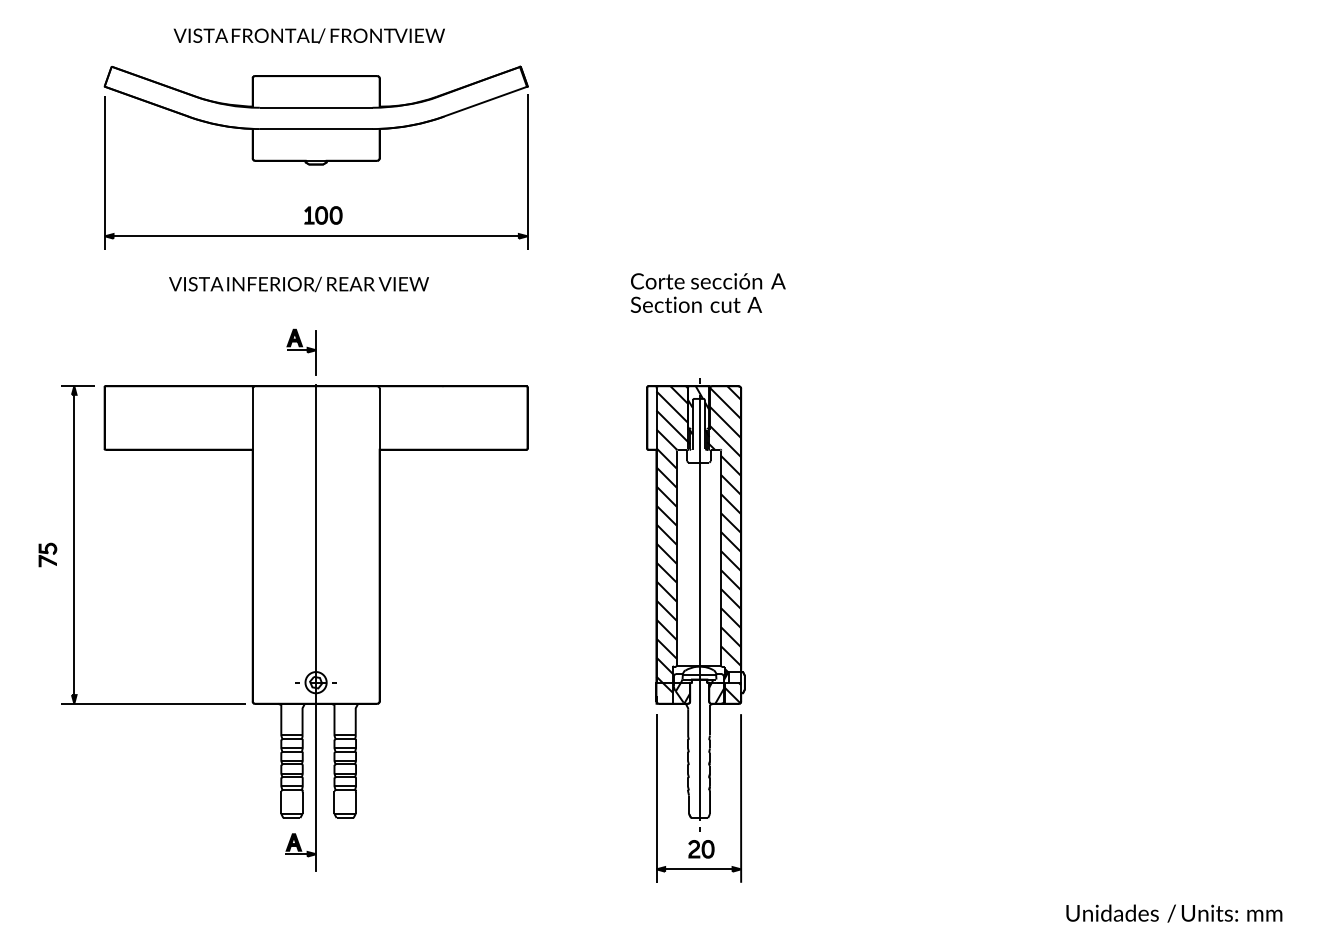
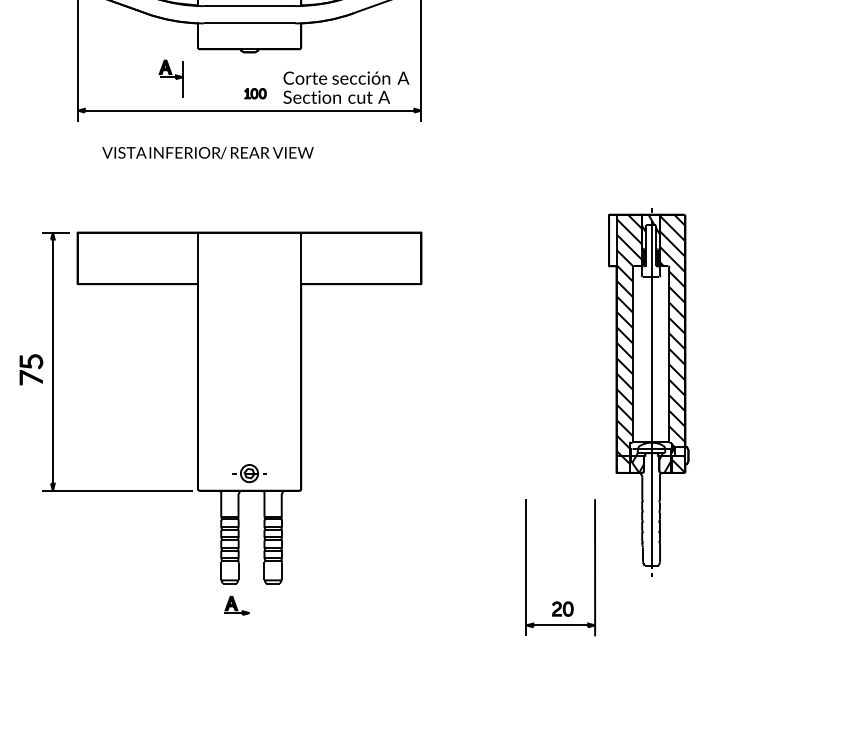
part: (323, 215) -> (255, 93), size x0.7
text: (298, 284) -> (207, 153), moved
text: (707, 292) -> (345, 87), moved
part: (301, 351) -> (170, 78), moved
part: (47, 554) -> (31, 369), size x1.6
part: (695, 604) -> (648, 392), moved
line: (316, 627) -> (249, 428), removed

